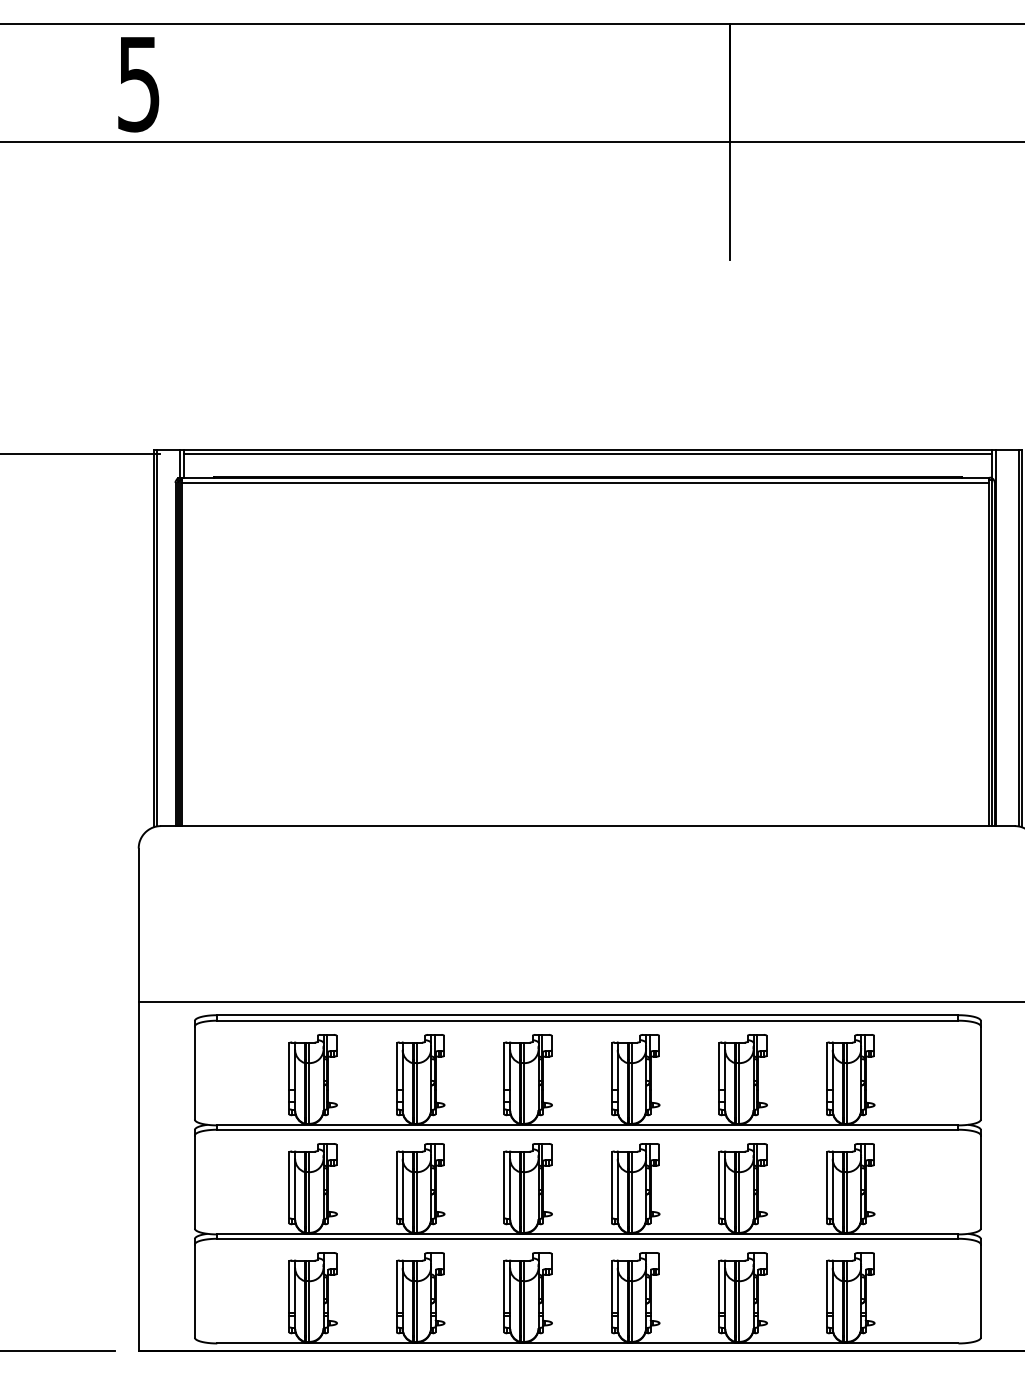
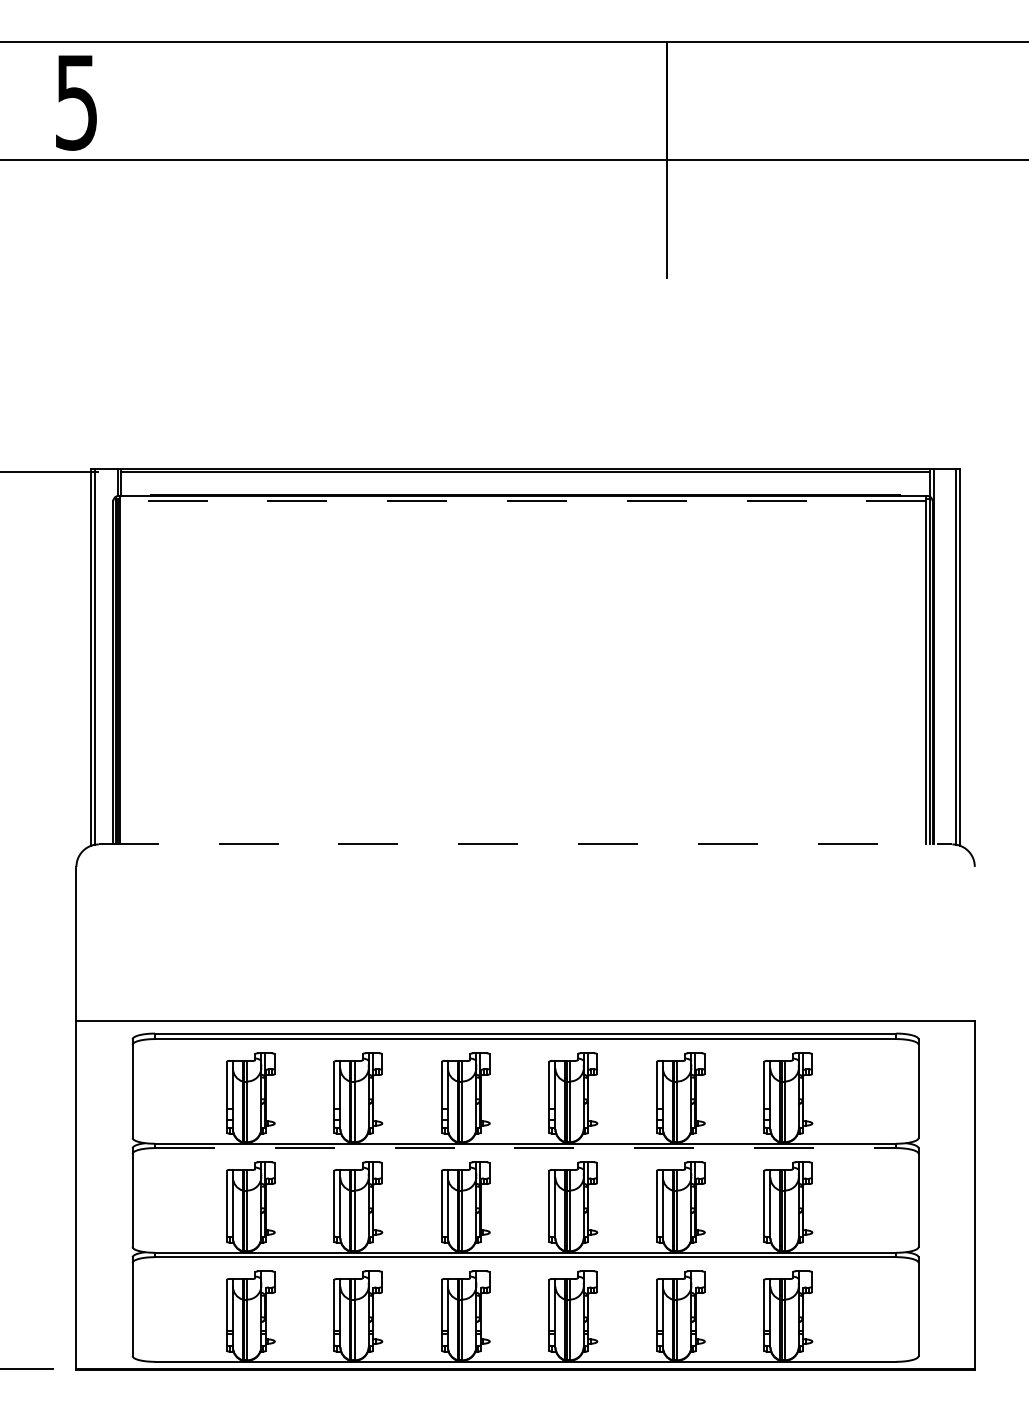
line: (584, 483) -> (522, 501), solid -> dashed
line: (587, 826) -> (525, 844), solid -> dashed
line: (587, 1130) -> (525, 1148), solid -> dashed

